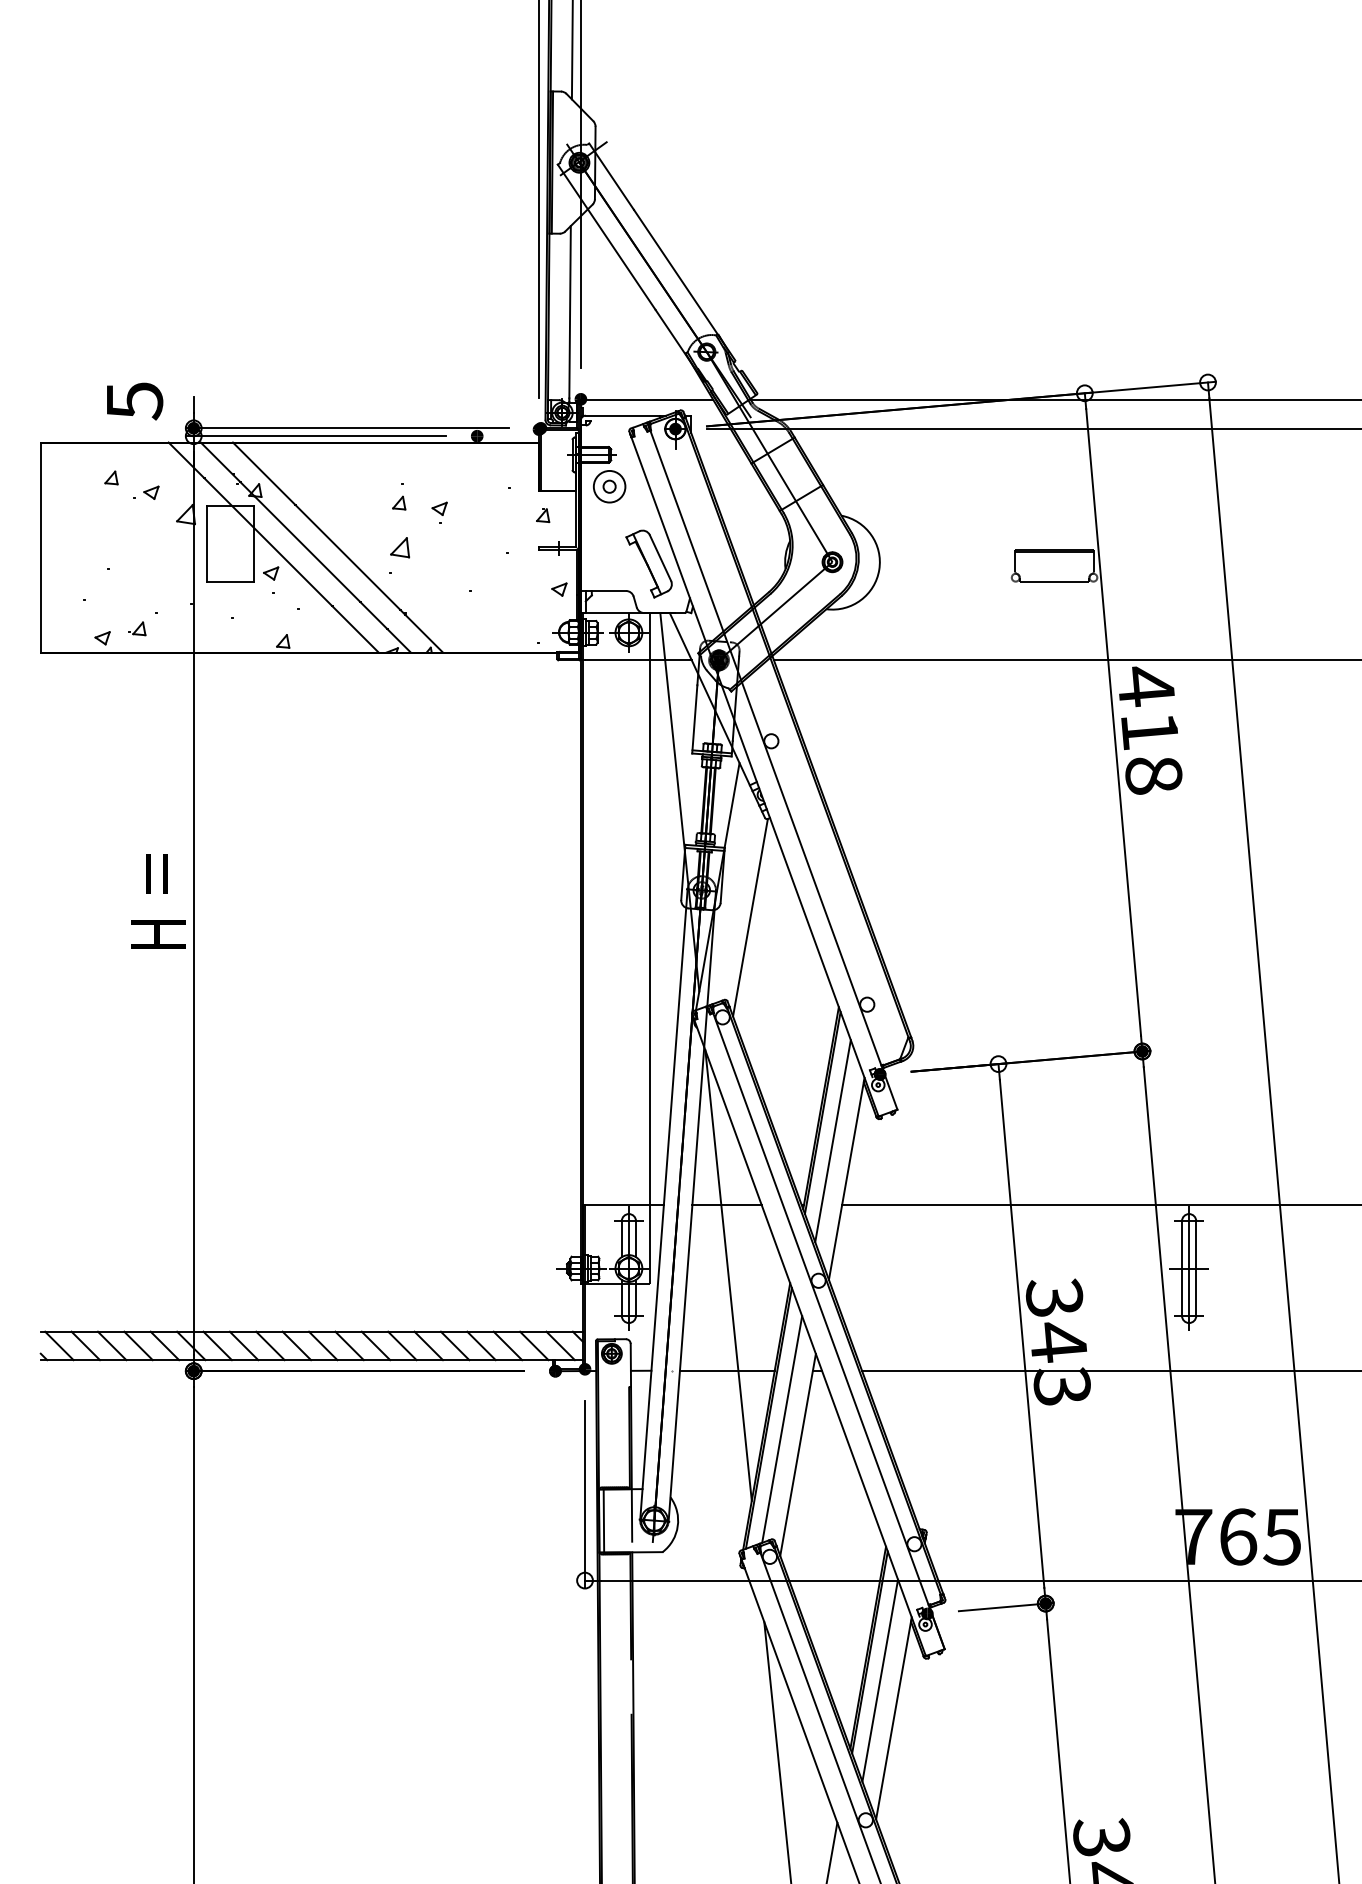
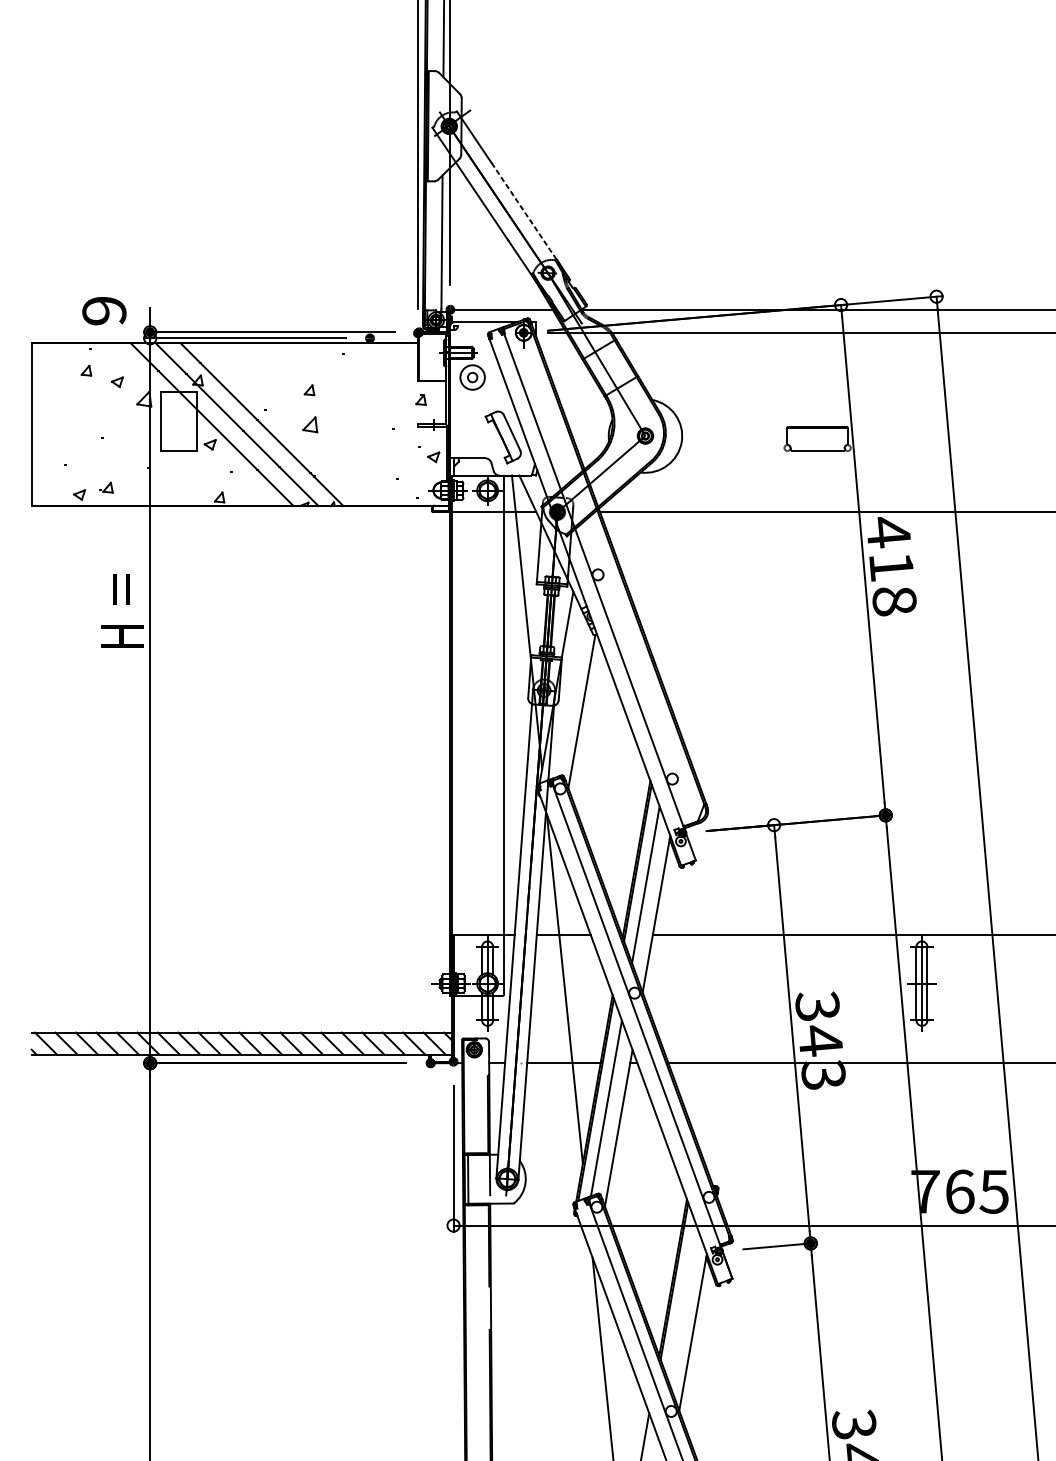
line: (677, 273) -> (525, 212), solid -> dashed
text: (134, 401) -> (104, 311), 5 -> 9
part: (439, 512) -> (340, 397), removed
text: (158, 901) -> (122, 610), moved
line: (880, 1680) -> (682, 1303), removed

